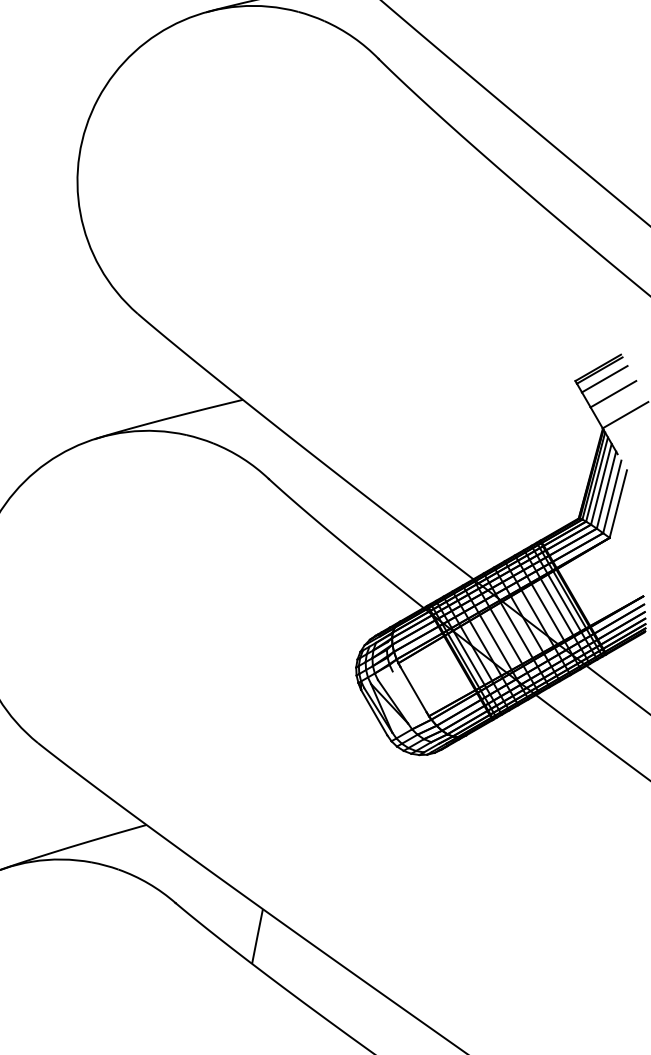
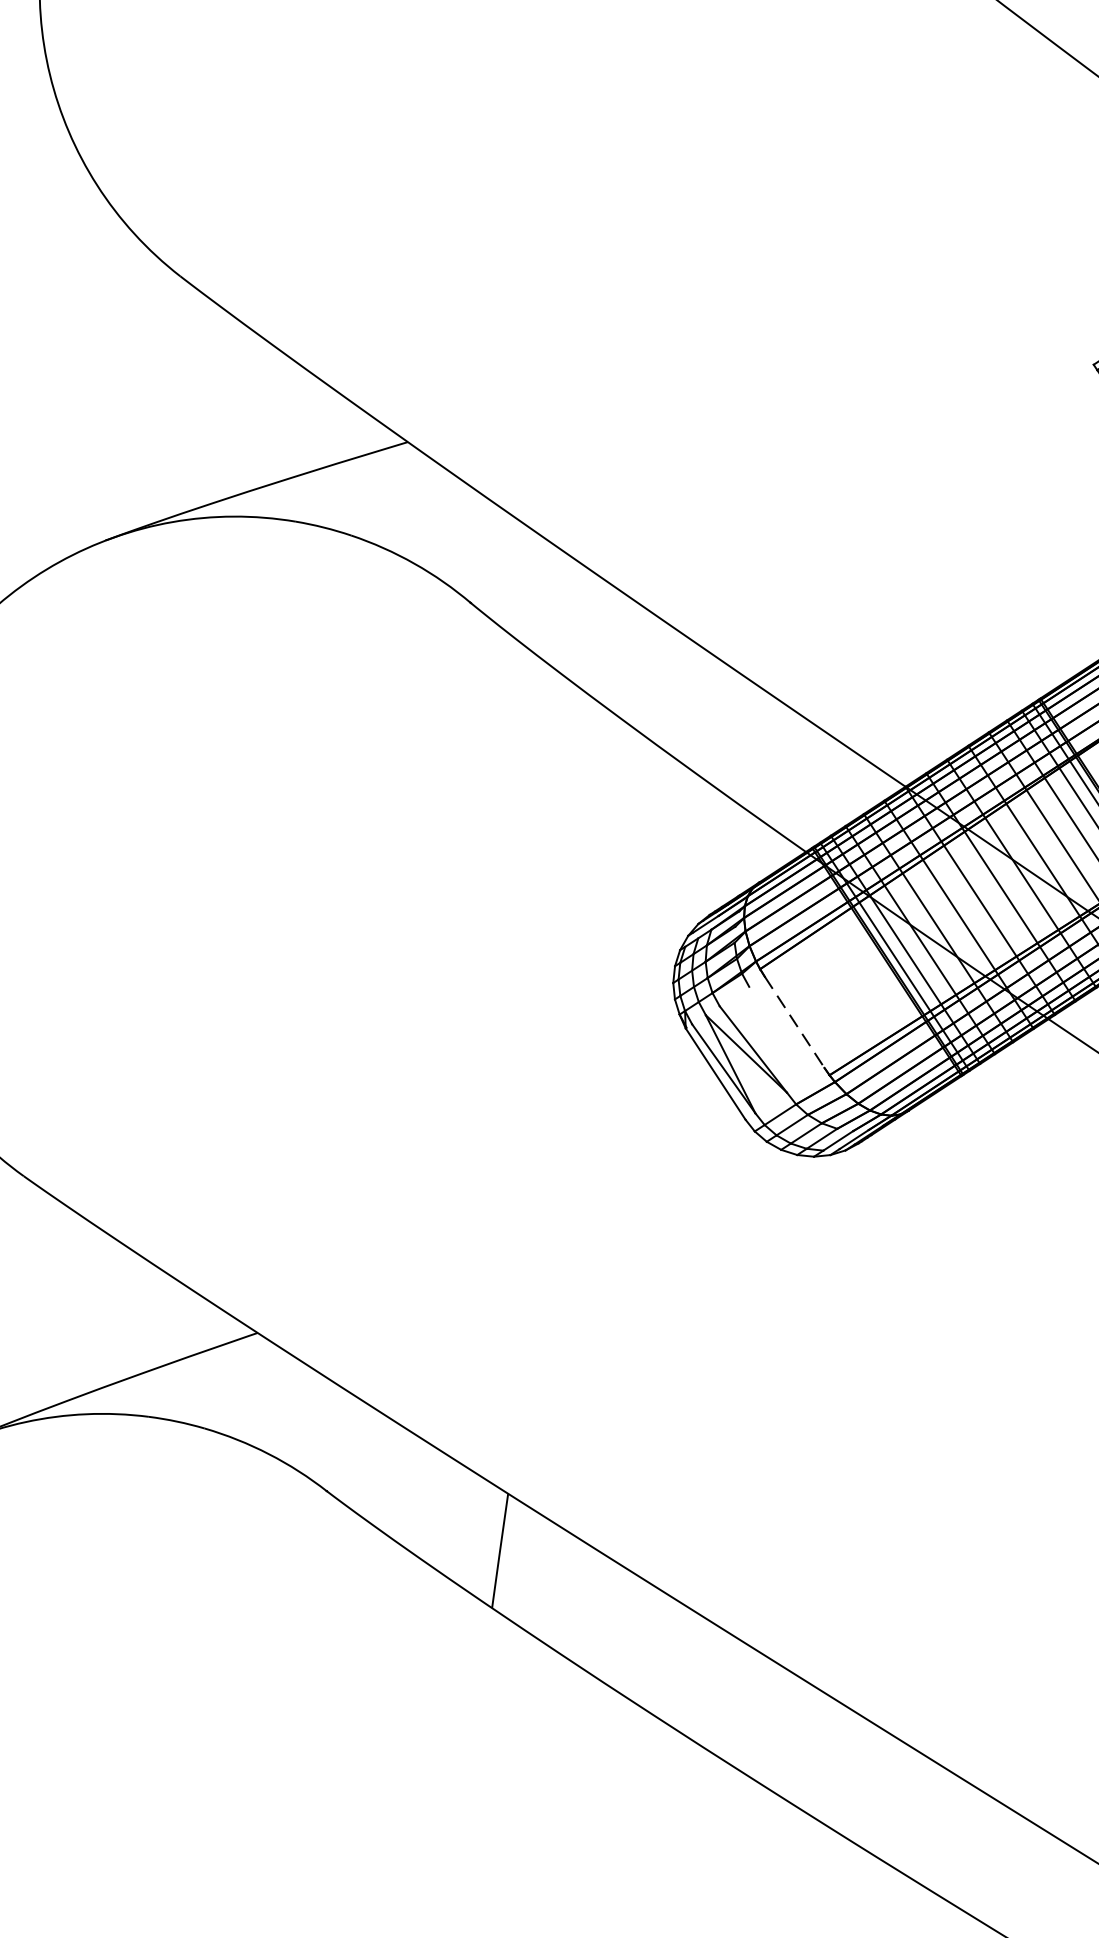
line: (413, 690) -> (794, 1023), solid -> dashed

